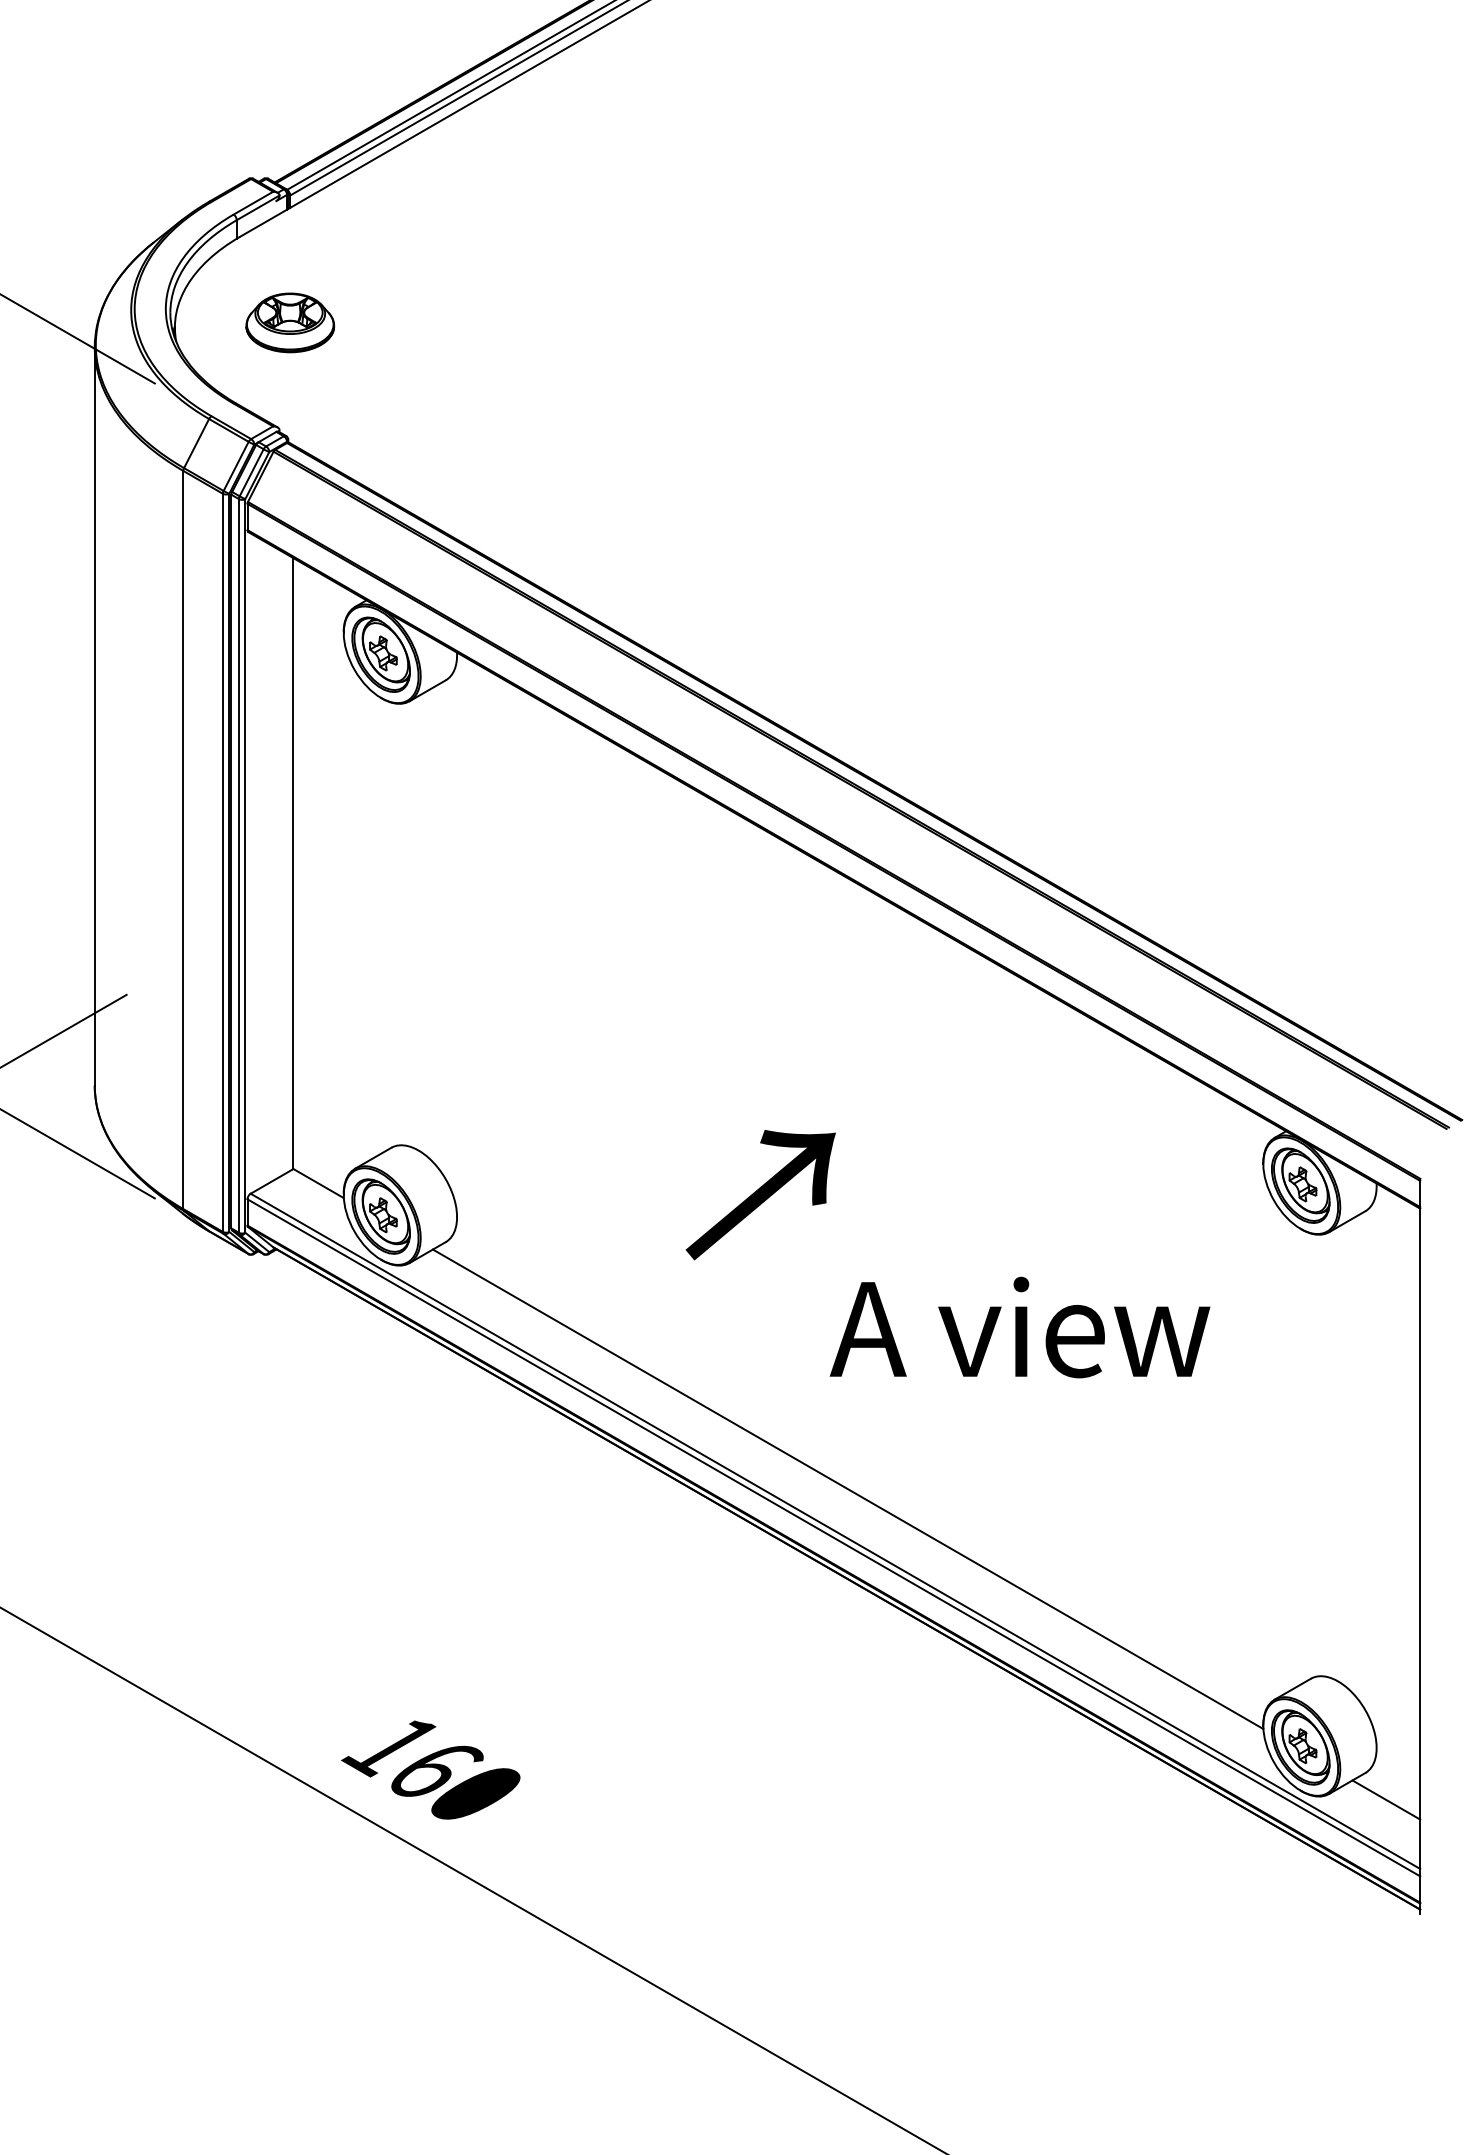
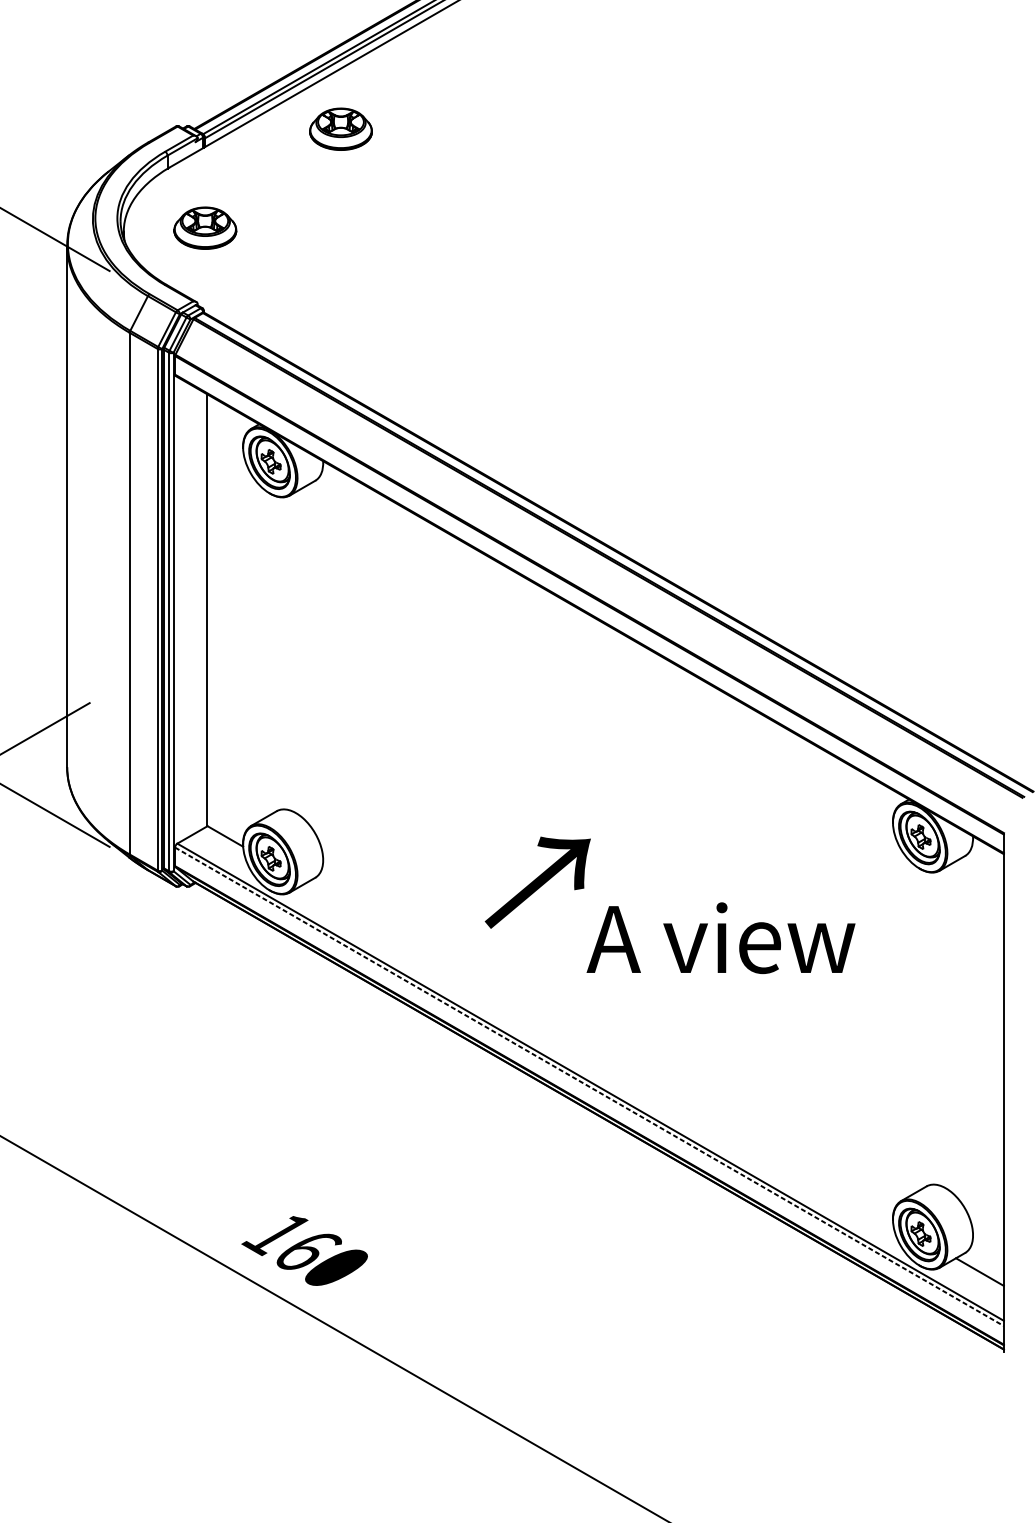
part: (482, 182) -> (341, 129), added
text: (760, 1194) -> (537, 882), moved
line: (847, 1489) -> (599, 1052), removed
line: (834, 1538) -> (589, 1087), solid -> dashed

